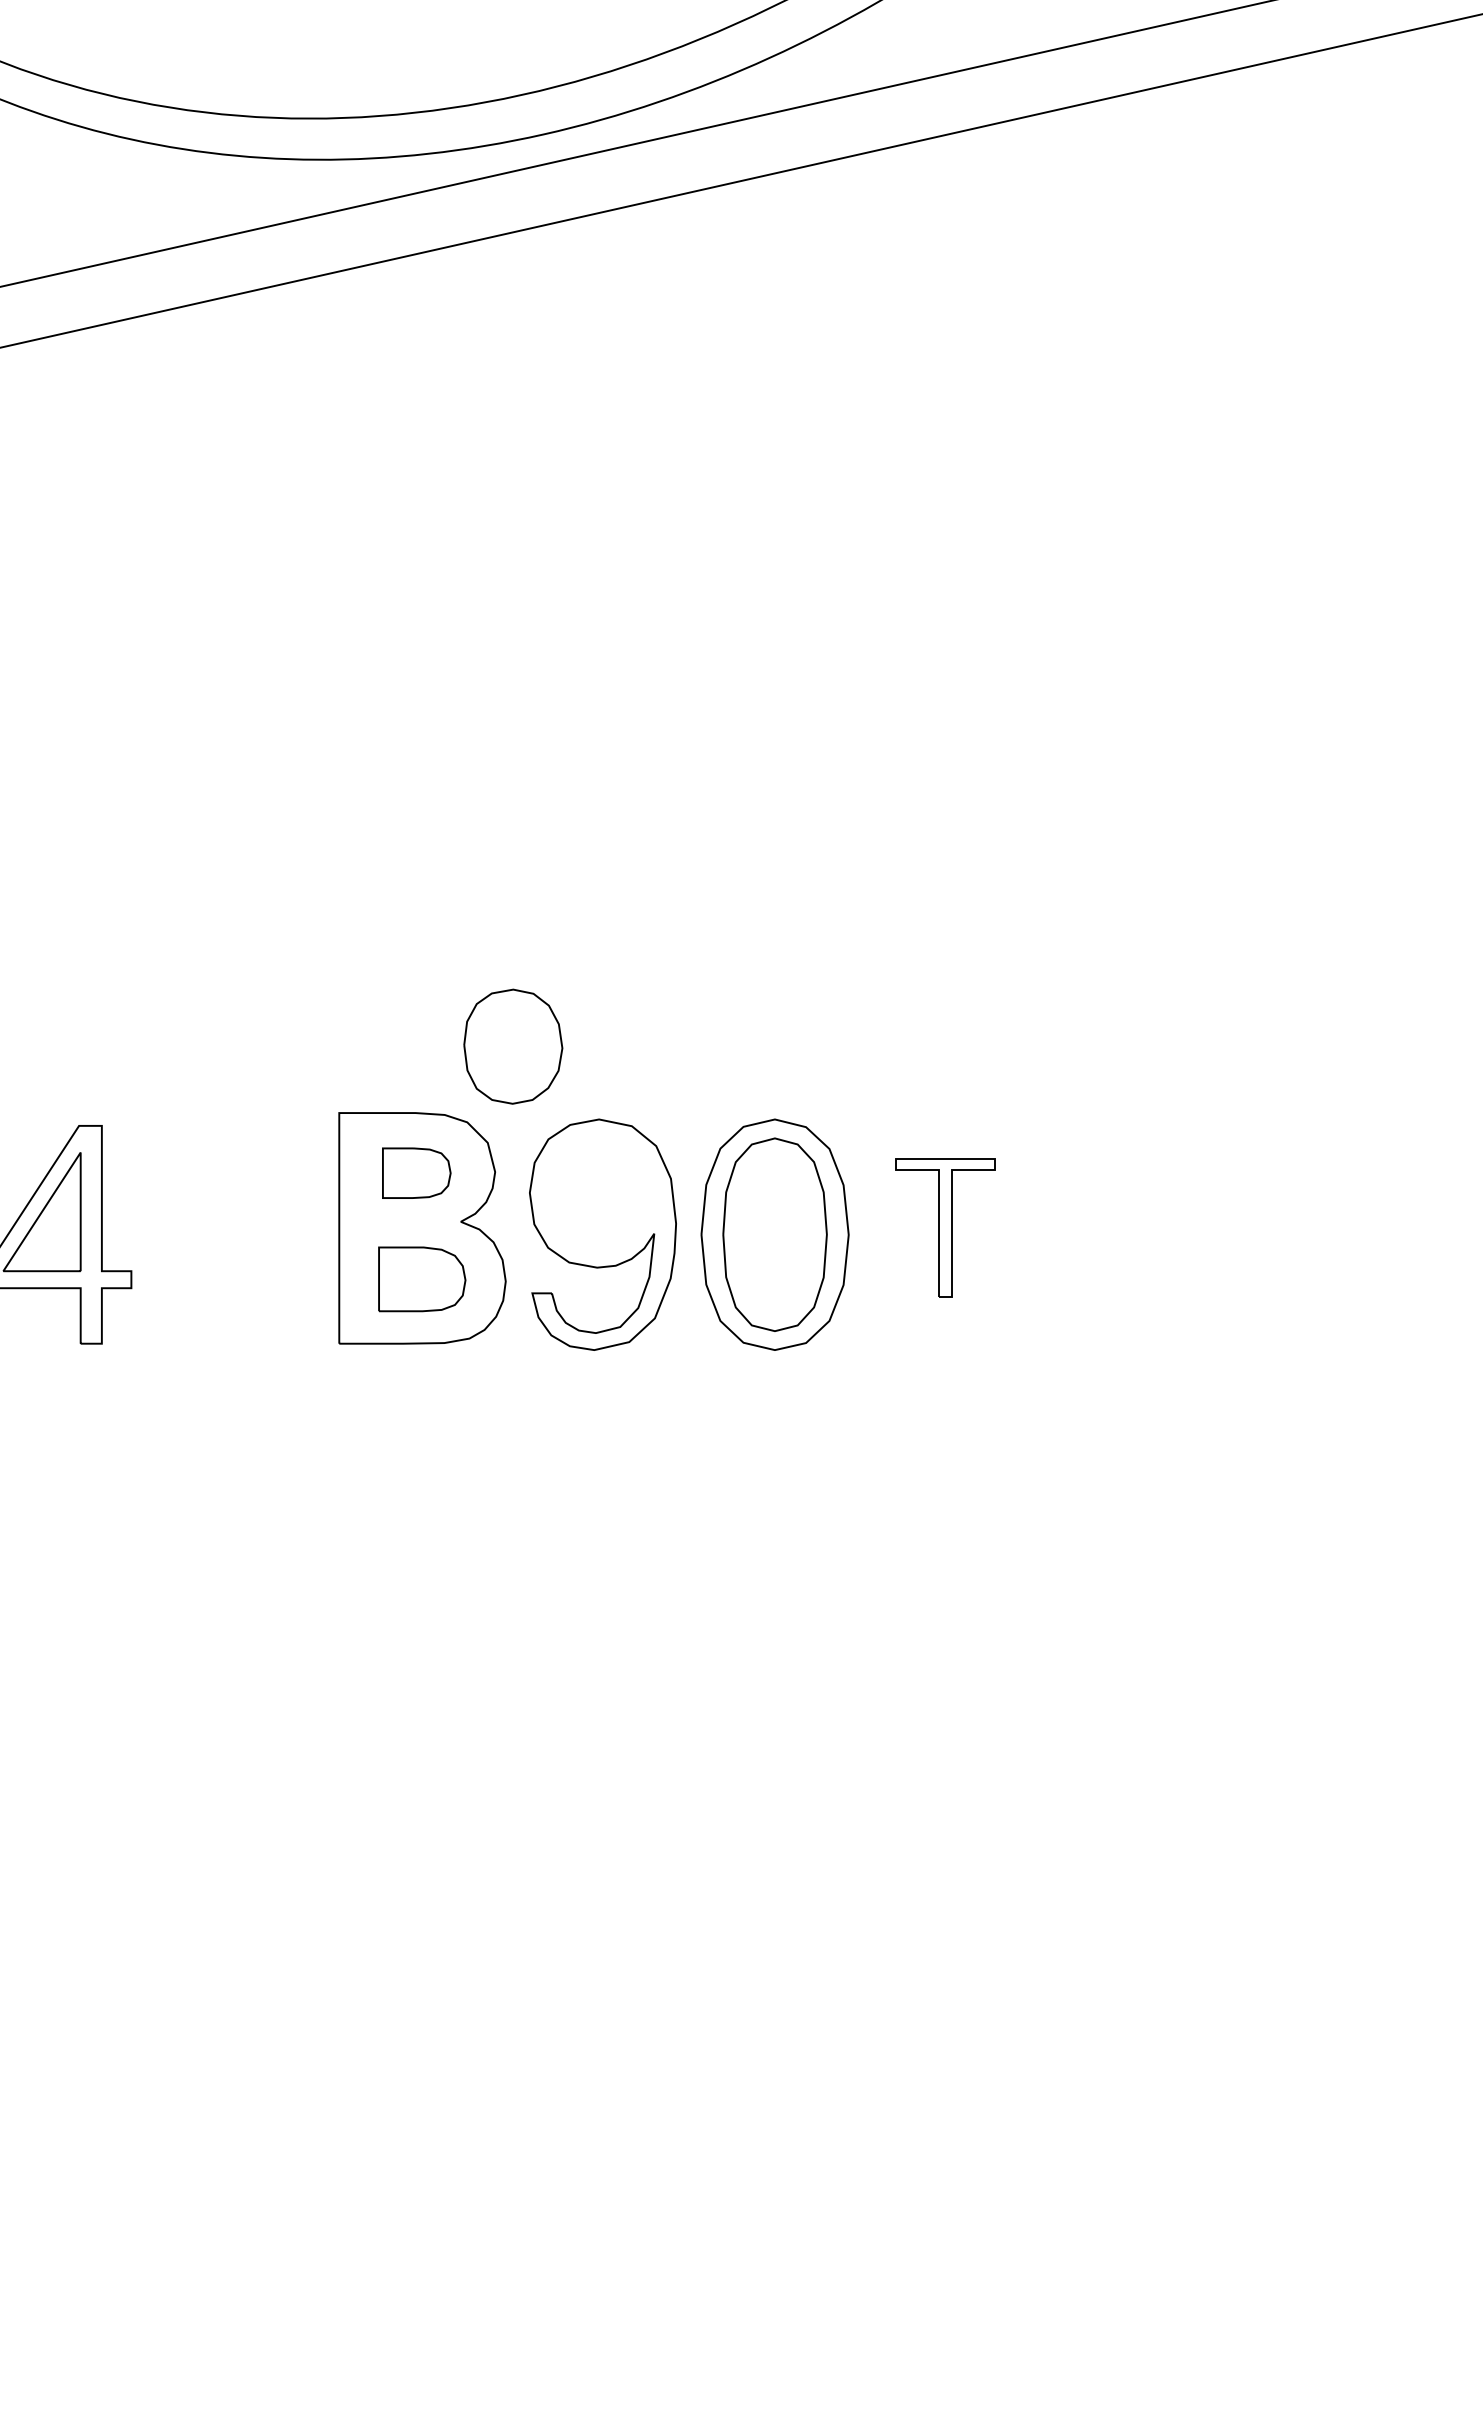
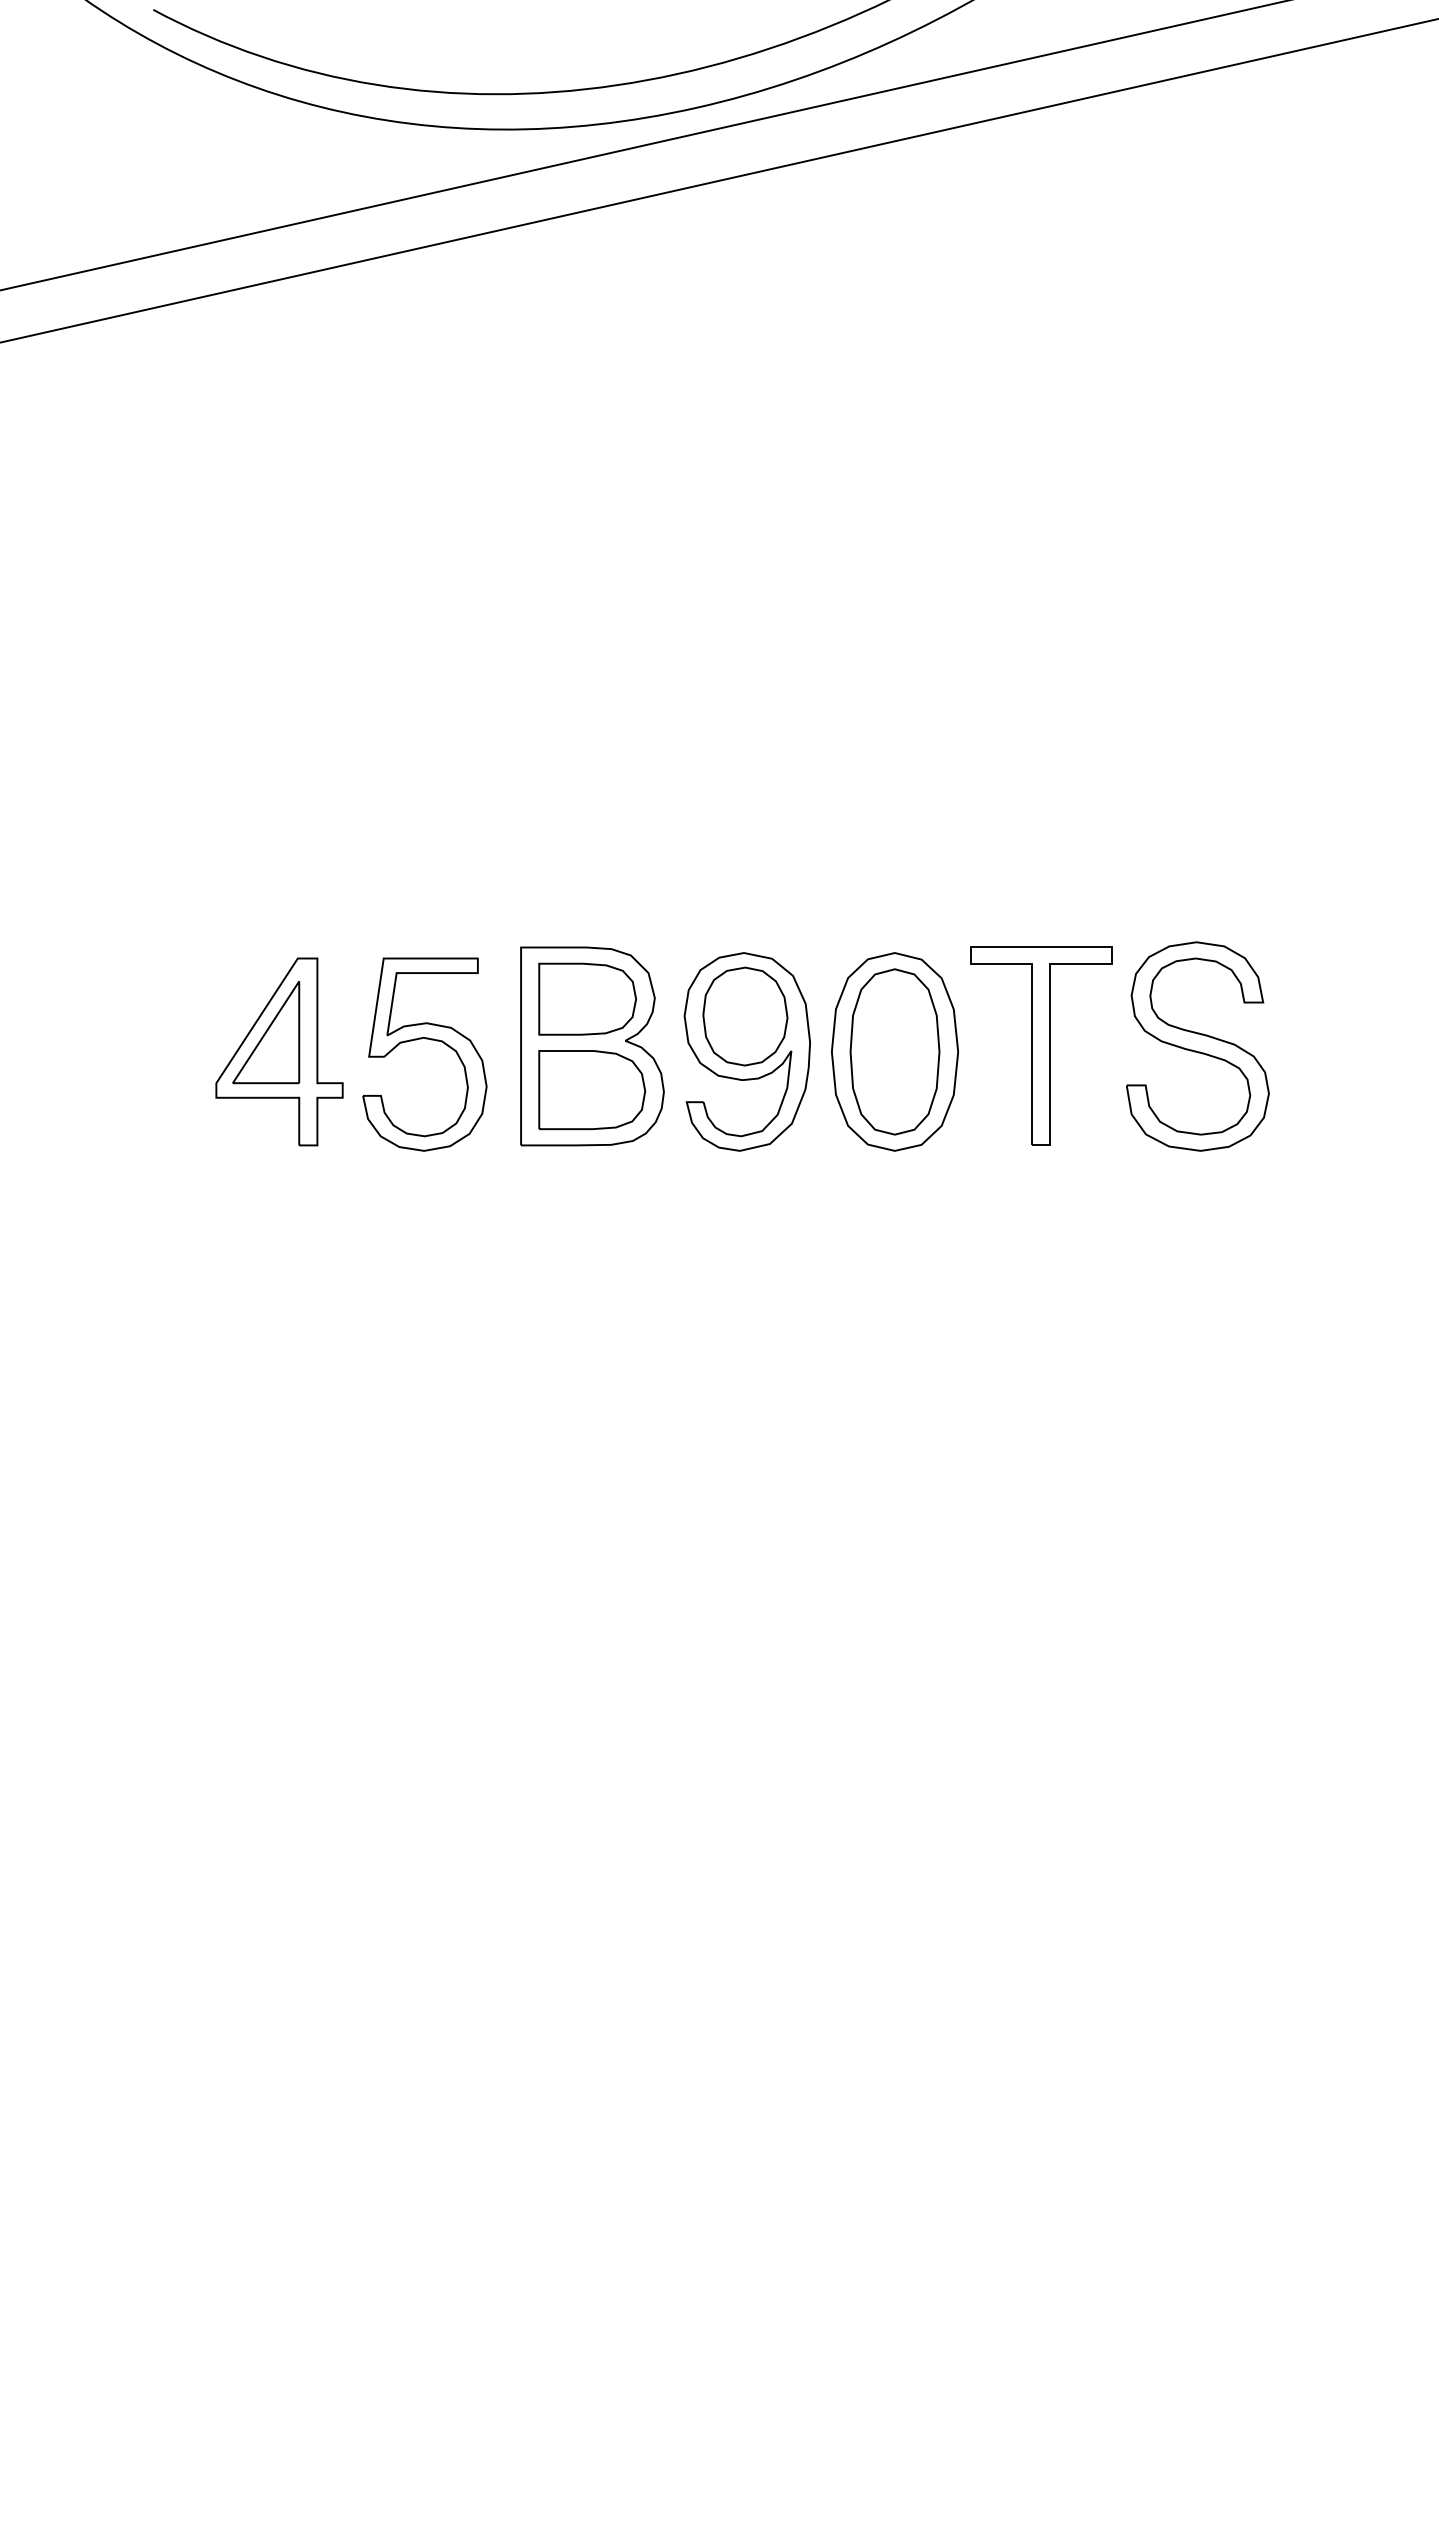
part: (513, 1046) -> (745, 1016), moved
part: (416, 1172) -> (587, 998), size x1.67
part: (229, 1220) -> (426, 1039), added
part: (945, 1227) -> (1041, 1045), size x1.67
part: (1127, 1228) -> (1197, 1046), added
part: (422, 1279) -> (592, 1090), size x1.43

